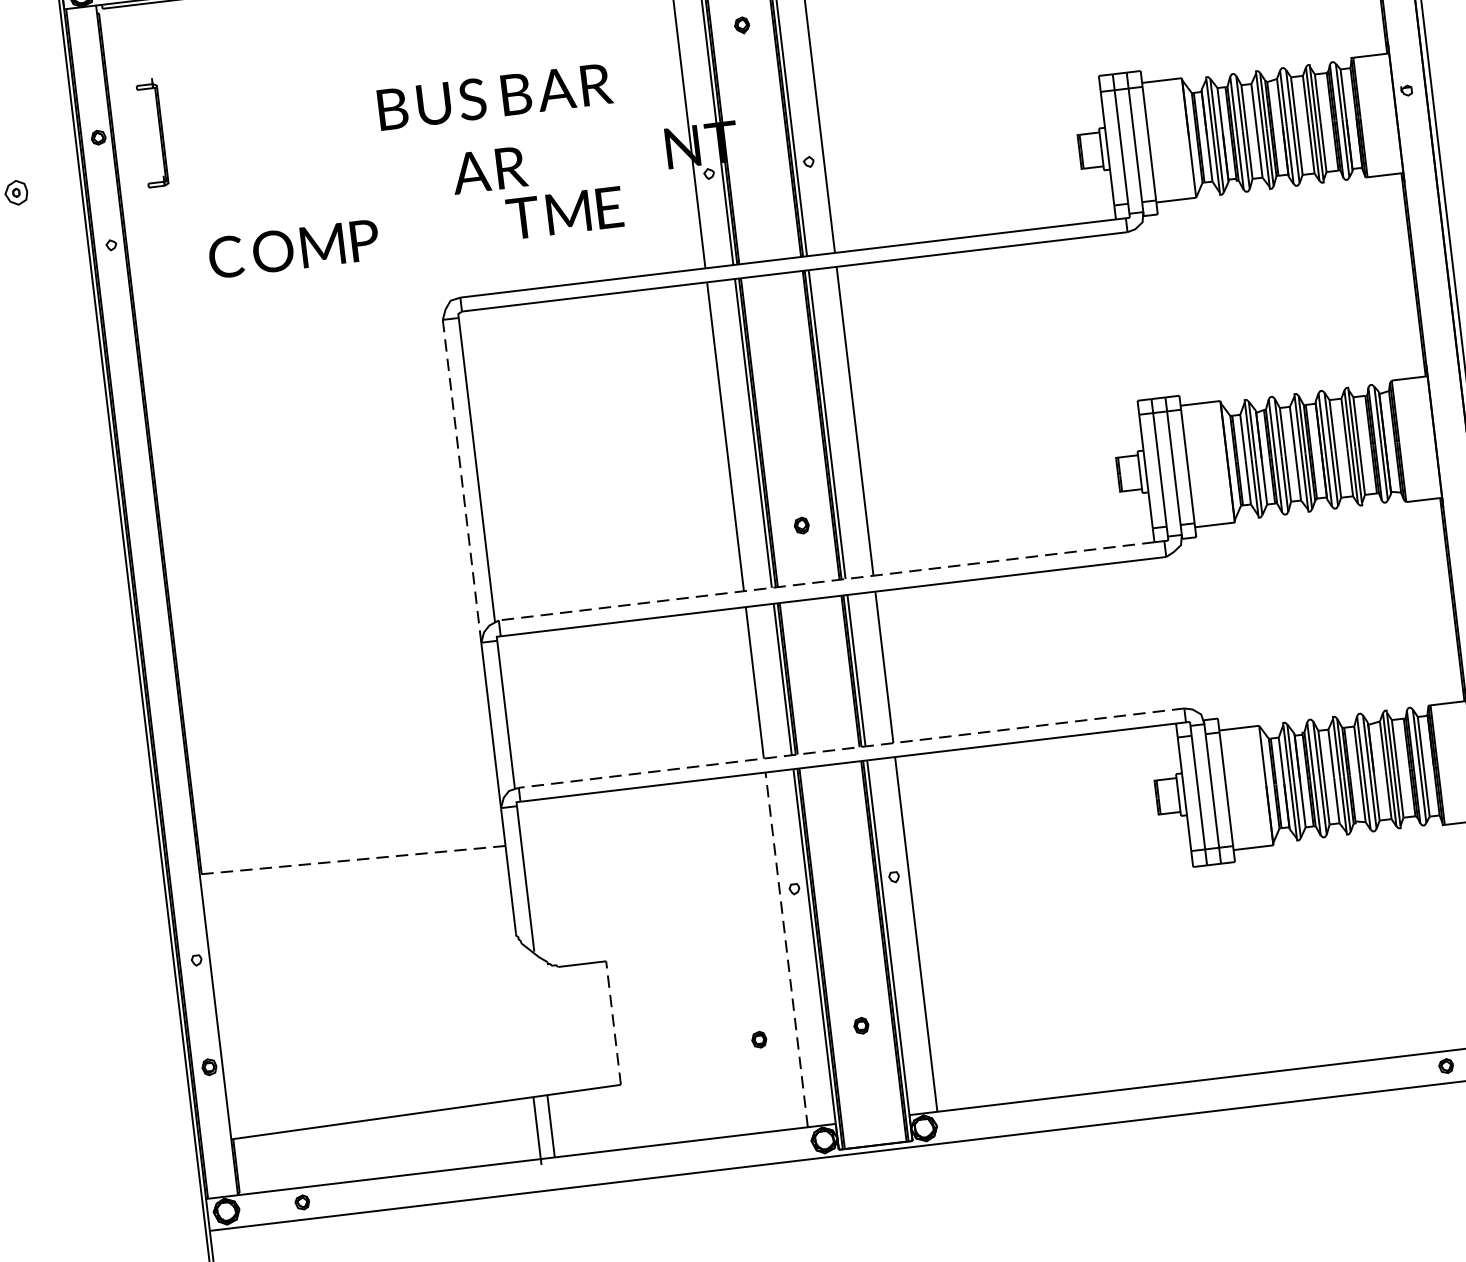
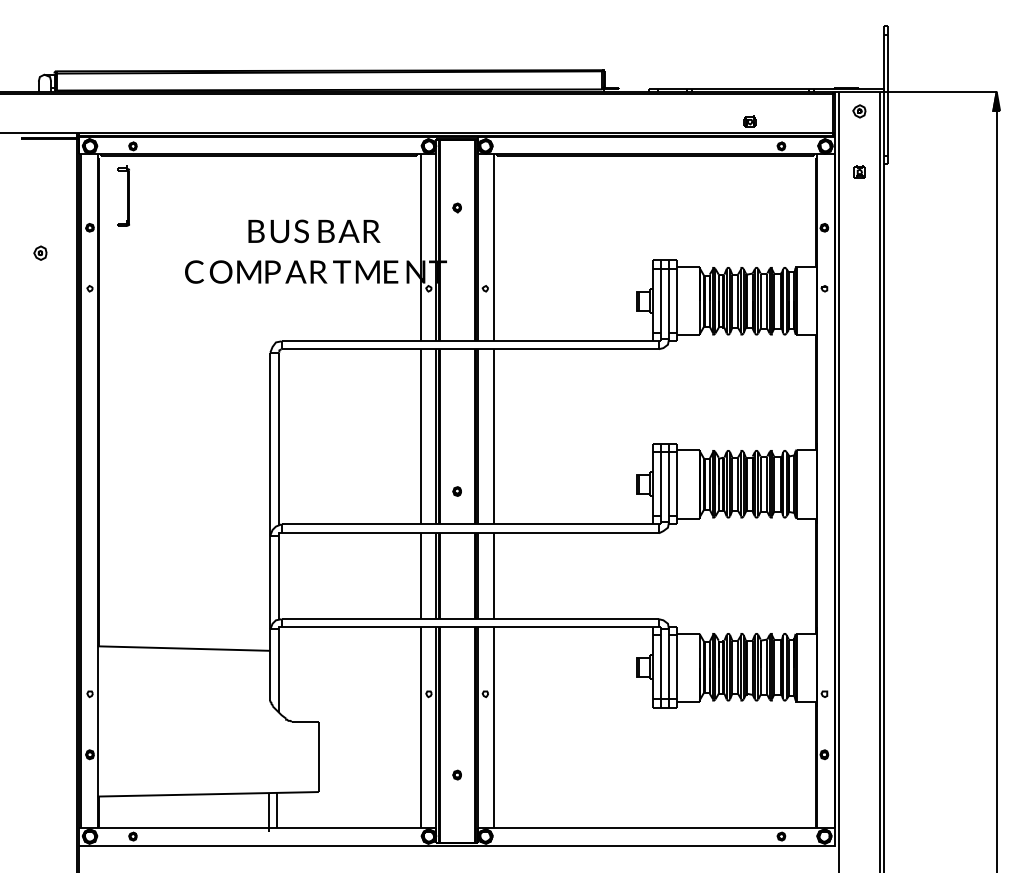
part: (152, 132) -> (123, 195), moved
text: (564, 212) -> (365, 271), moved
text: (293, 248) -> (232, 271), moved
line: (462, 481) -> (270, 444), dashed -> solid
line: (826, 581) -> (467, 524), dashed -> solid
line: (852, 748) -> (470, 619), dashed -> solid
line: (351, 860) -> (183, 648), dashed -> solid
line: (786, 949) -> (420, 727), dashed -> solid
line: (612, 1022) -> (318, 756), dashed -> solid
part: (757, 1038) -> (398, 775), removed

